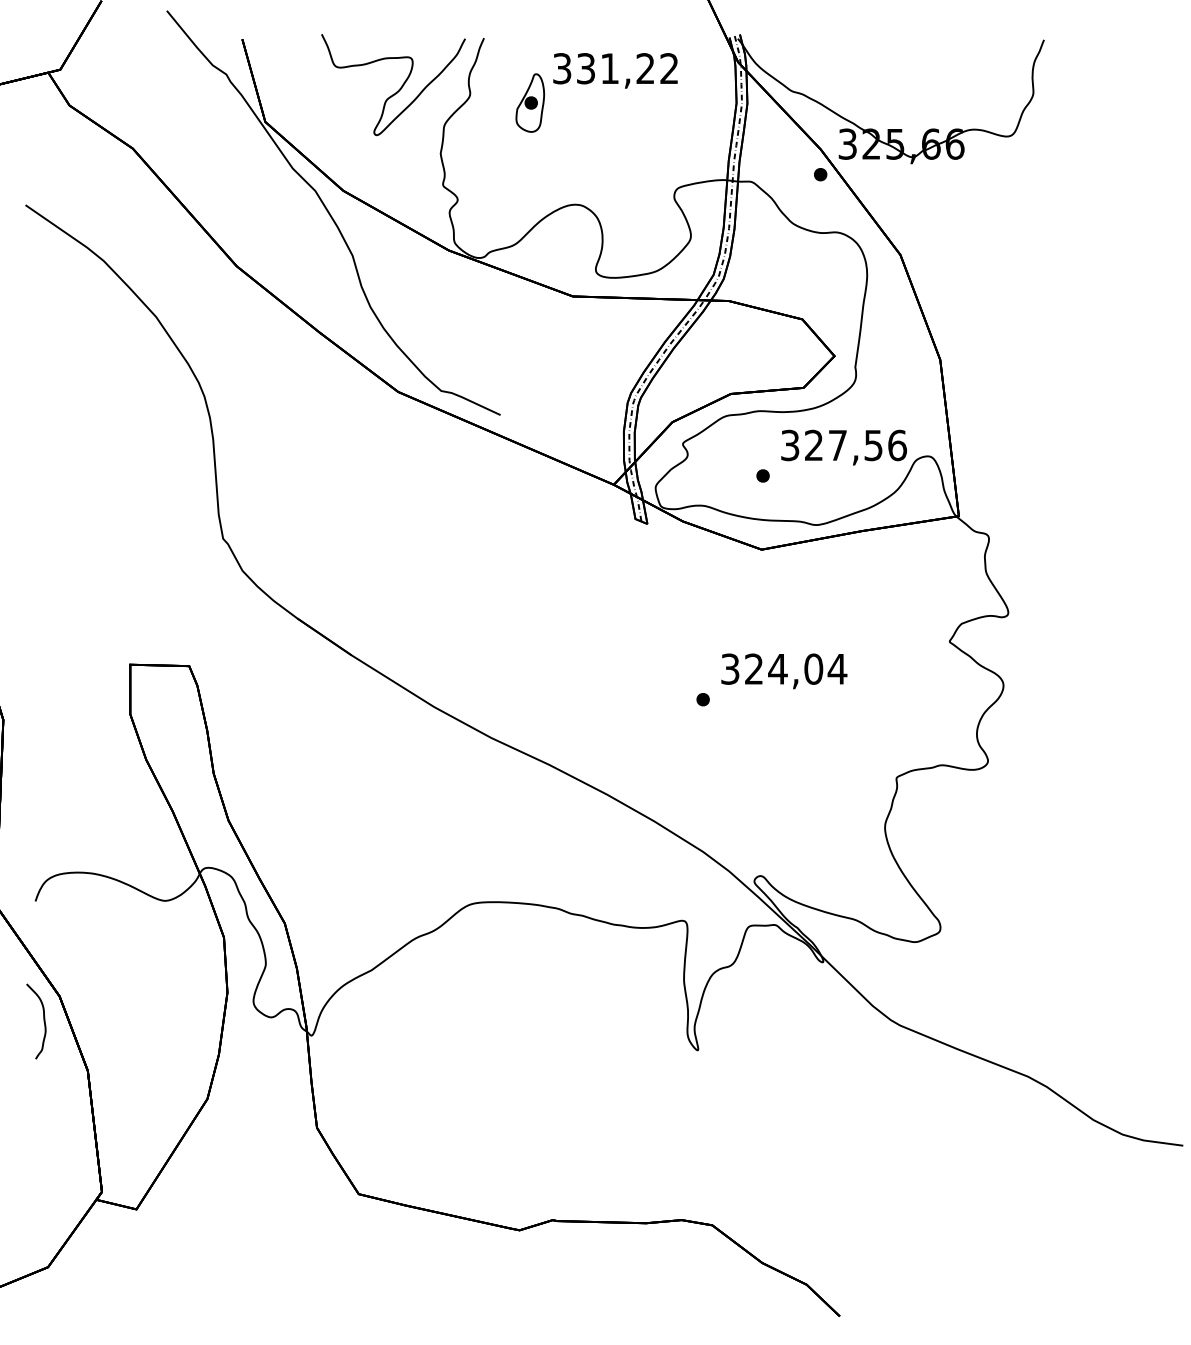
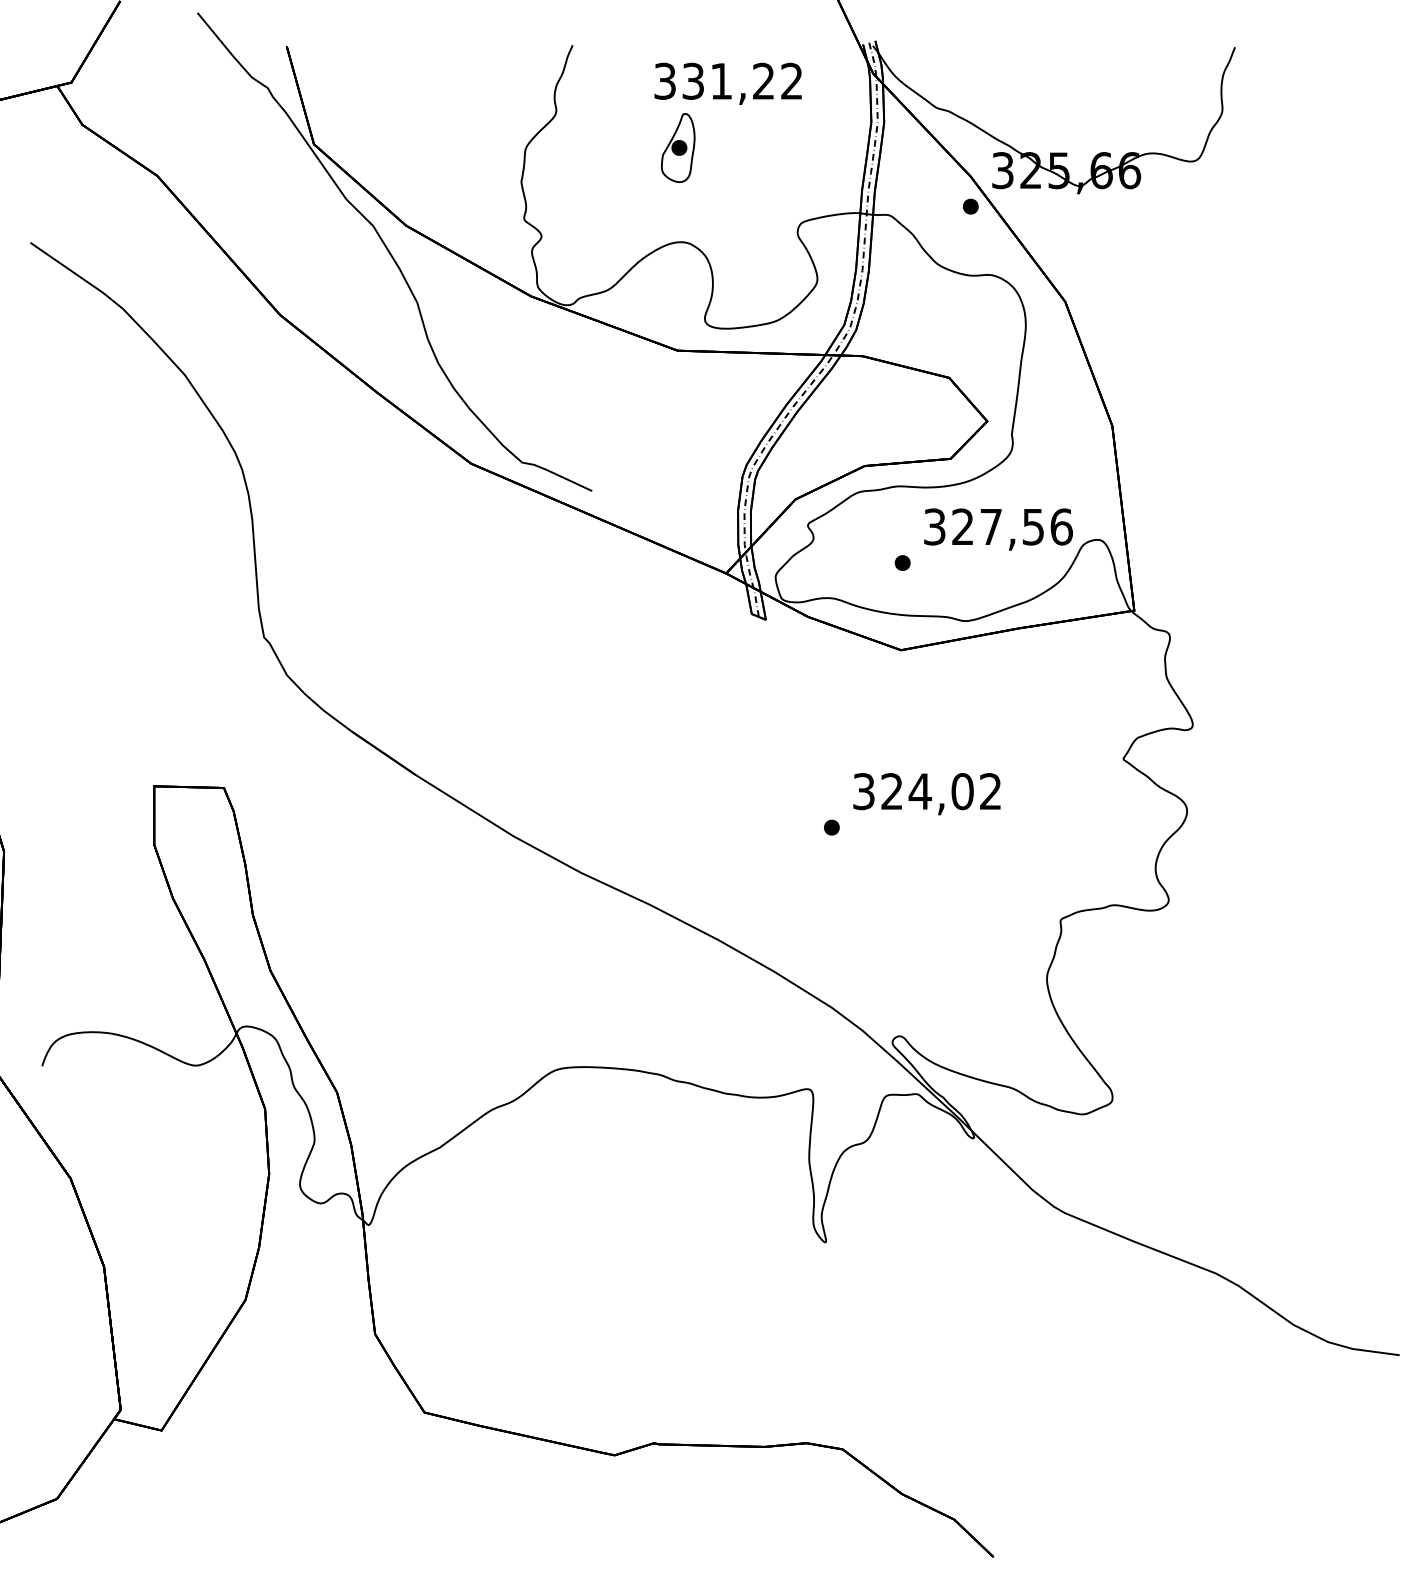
curve: (398, 89) -> (471, 105), removed
part: (530, 102) -> (678, 147), moved
text: (837, 668) -> (990, 790), 324,04 -> 324,02
curve: (43, 1021) -> (51, 1208), removed

